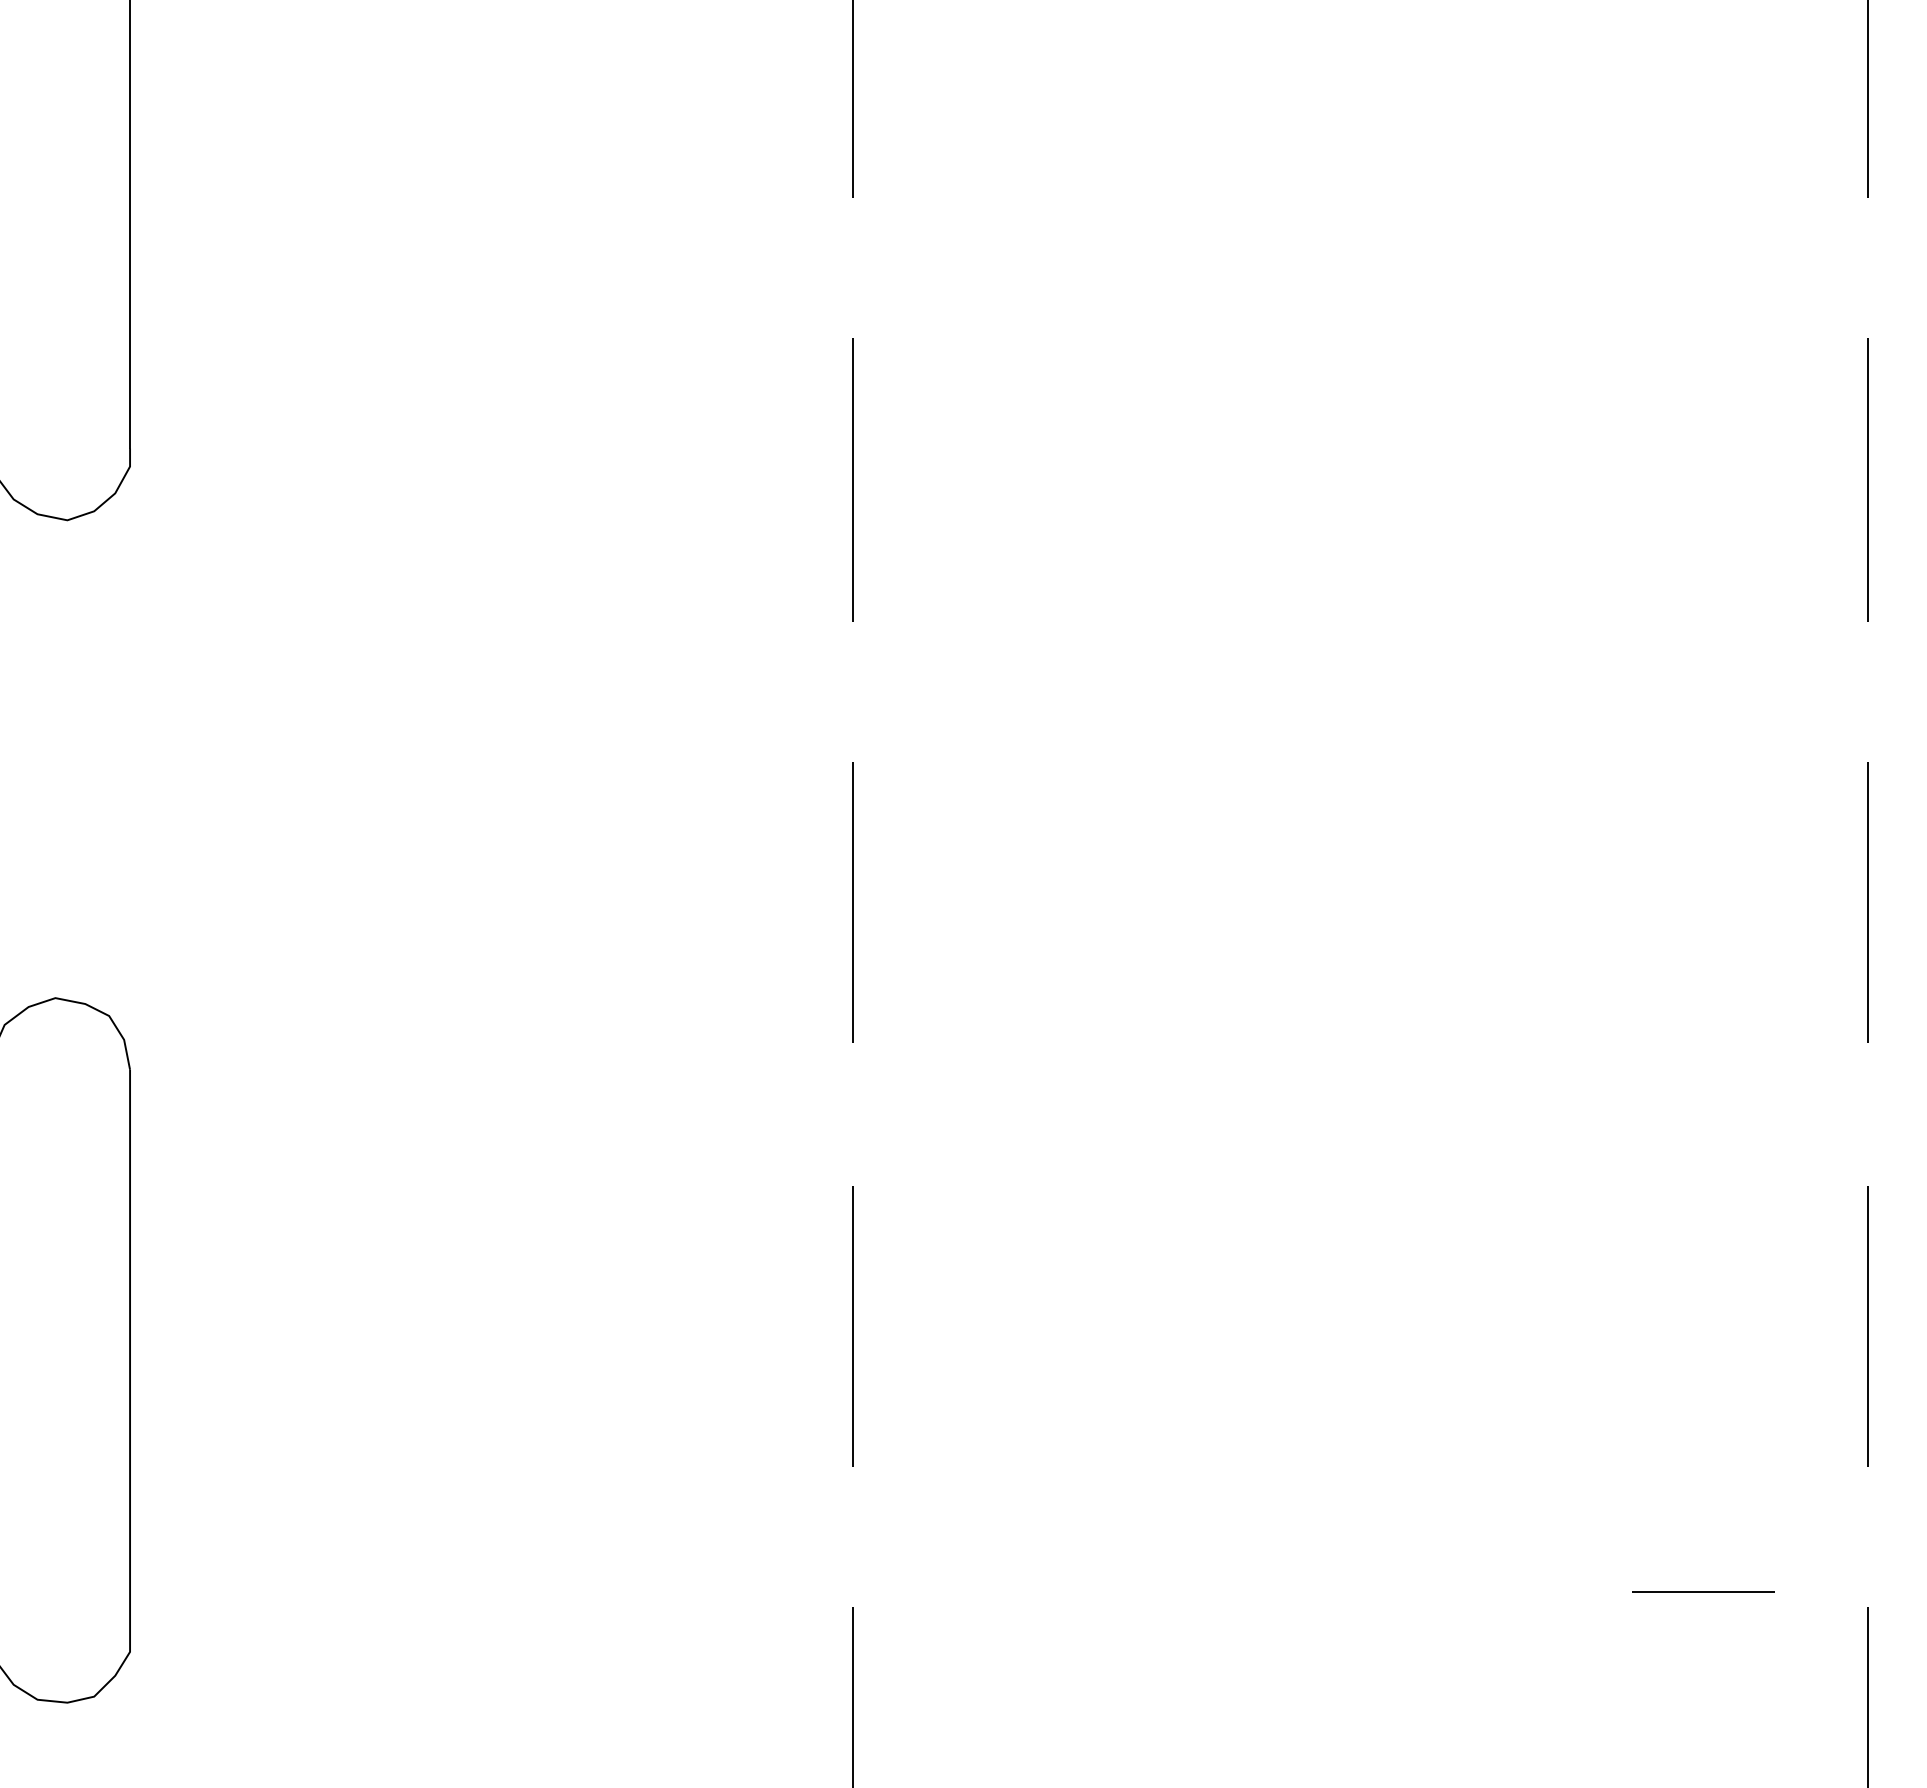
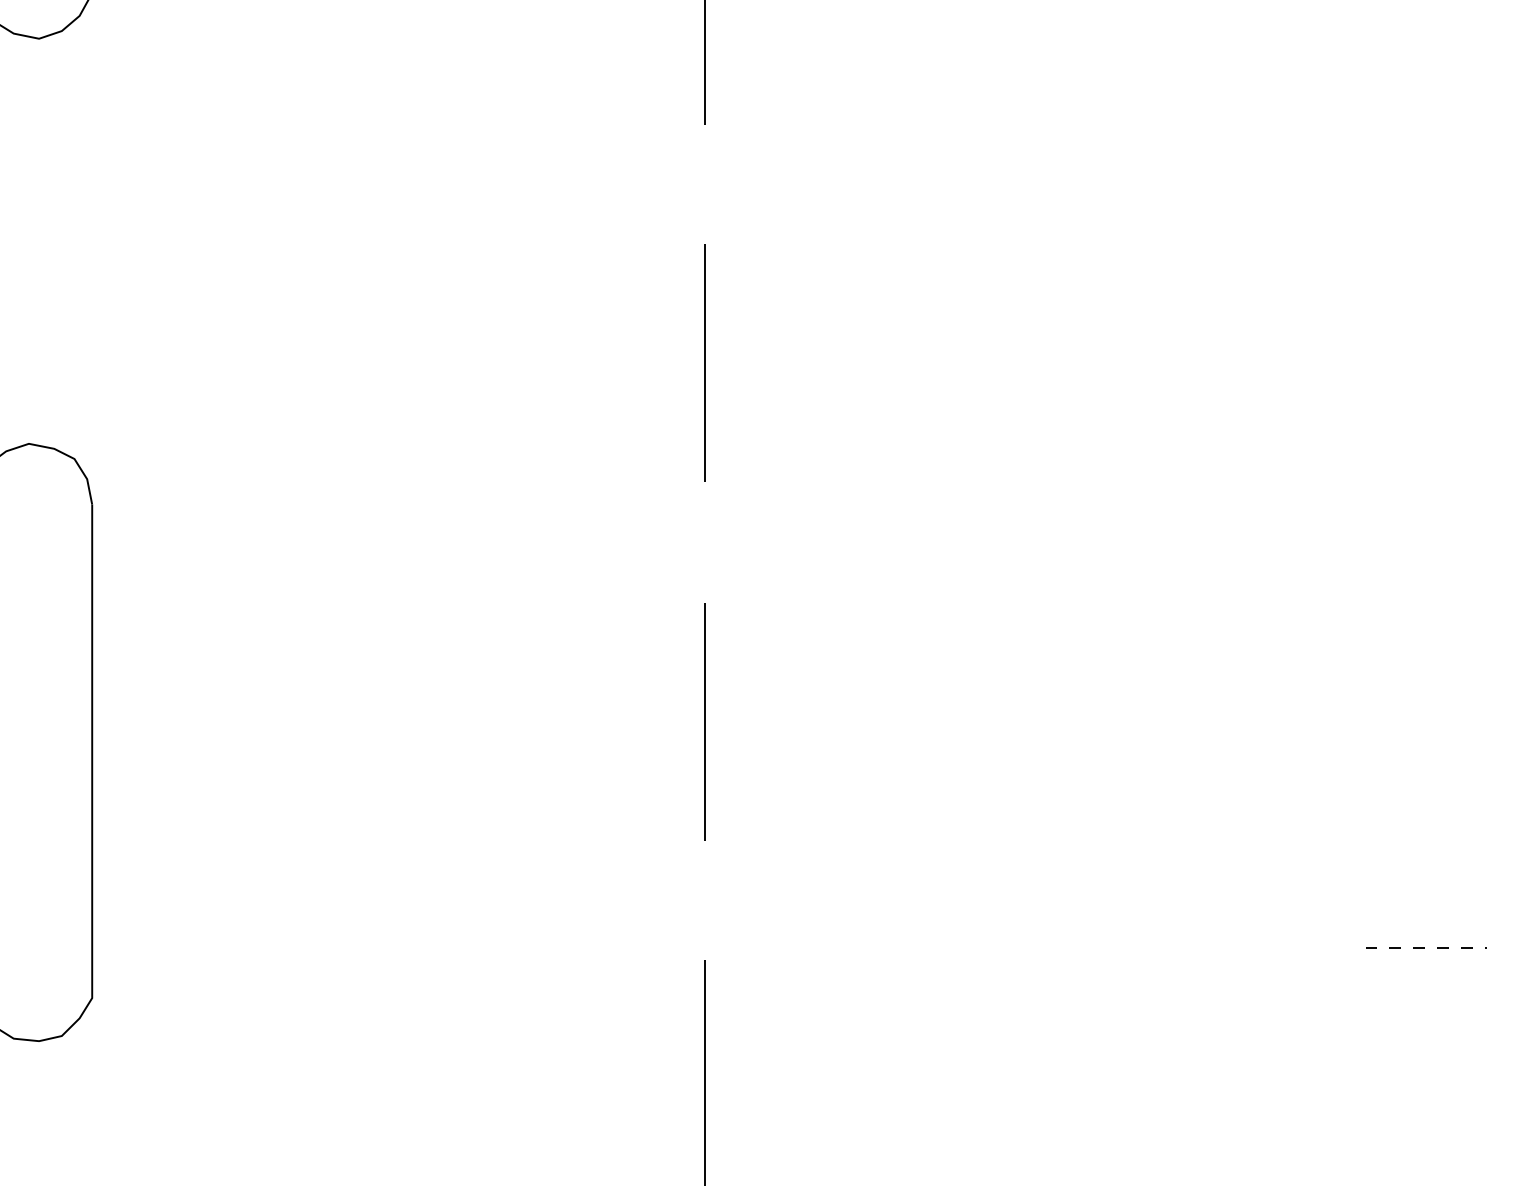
line: (1703, 1592) -> (1426, 947), solid -> dashed

